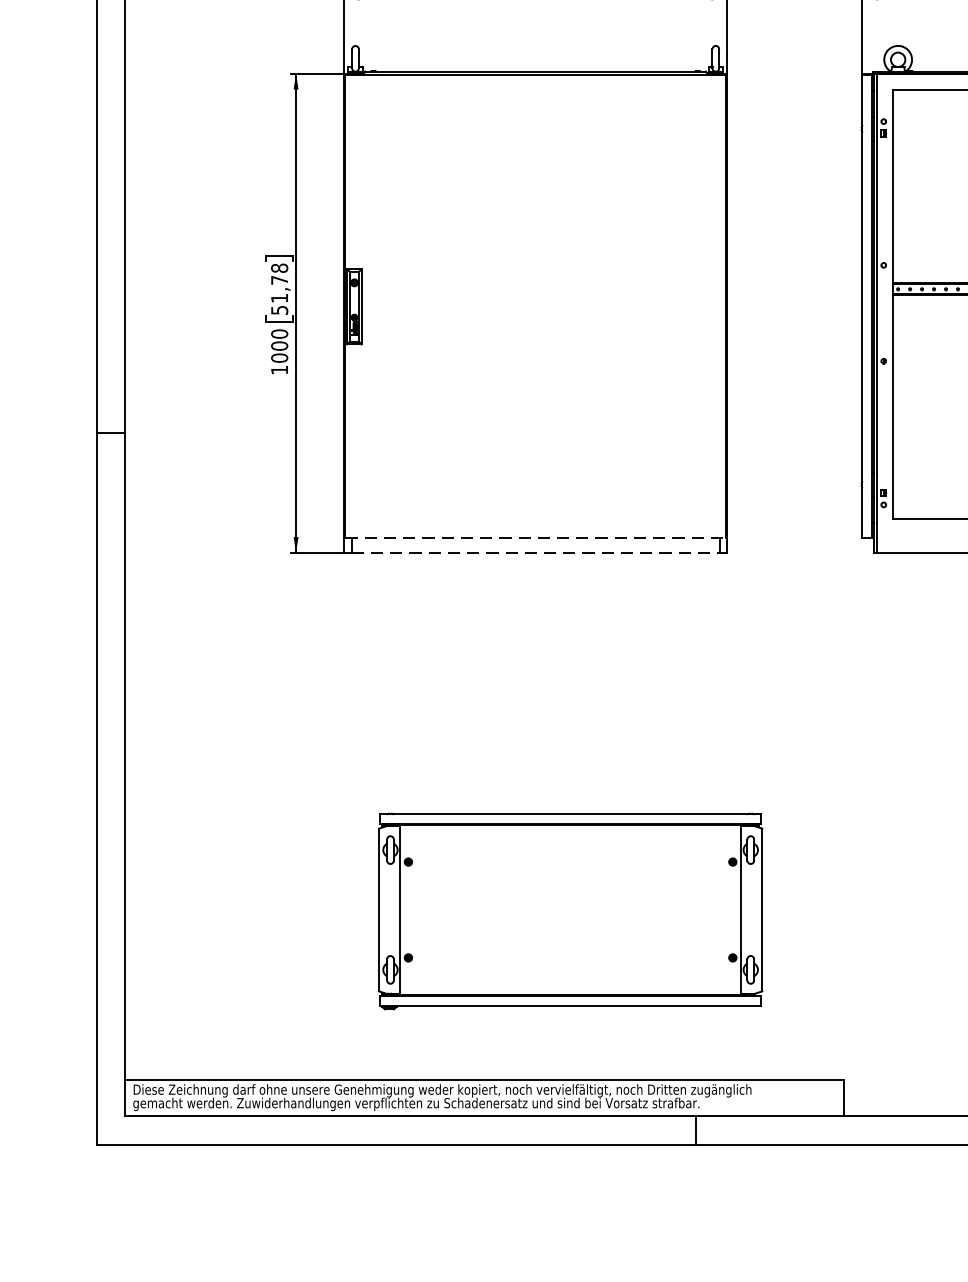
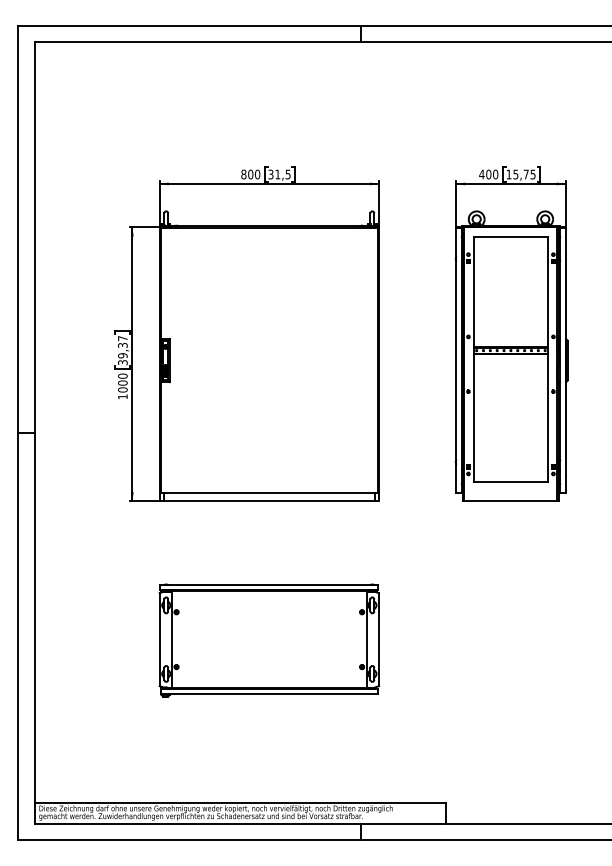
text: (279, 289) -> (122, 350), 51,78 -> 39,37
line: (535, 539) -> (269, 493), dashed -> solid
line: (535, 553) -> (269, 501), dashed -> solid
part: (569, 911) -> (268, 640), moved

